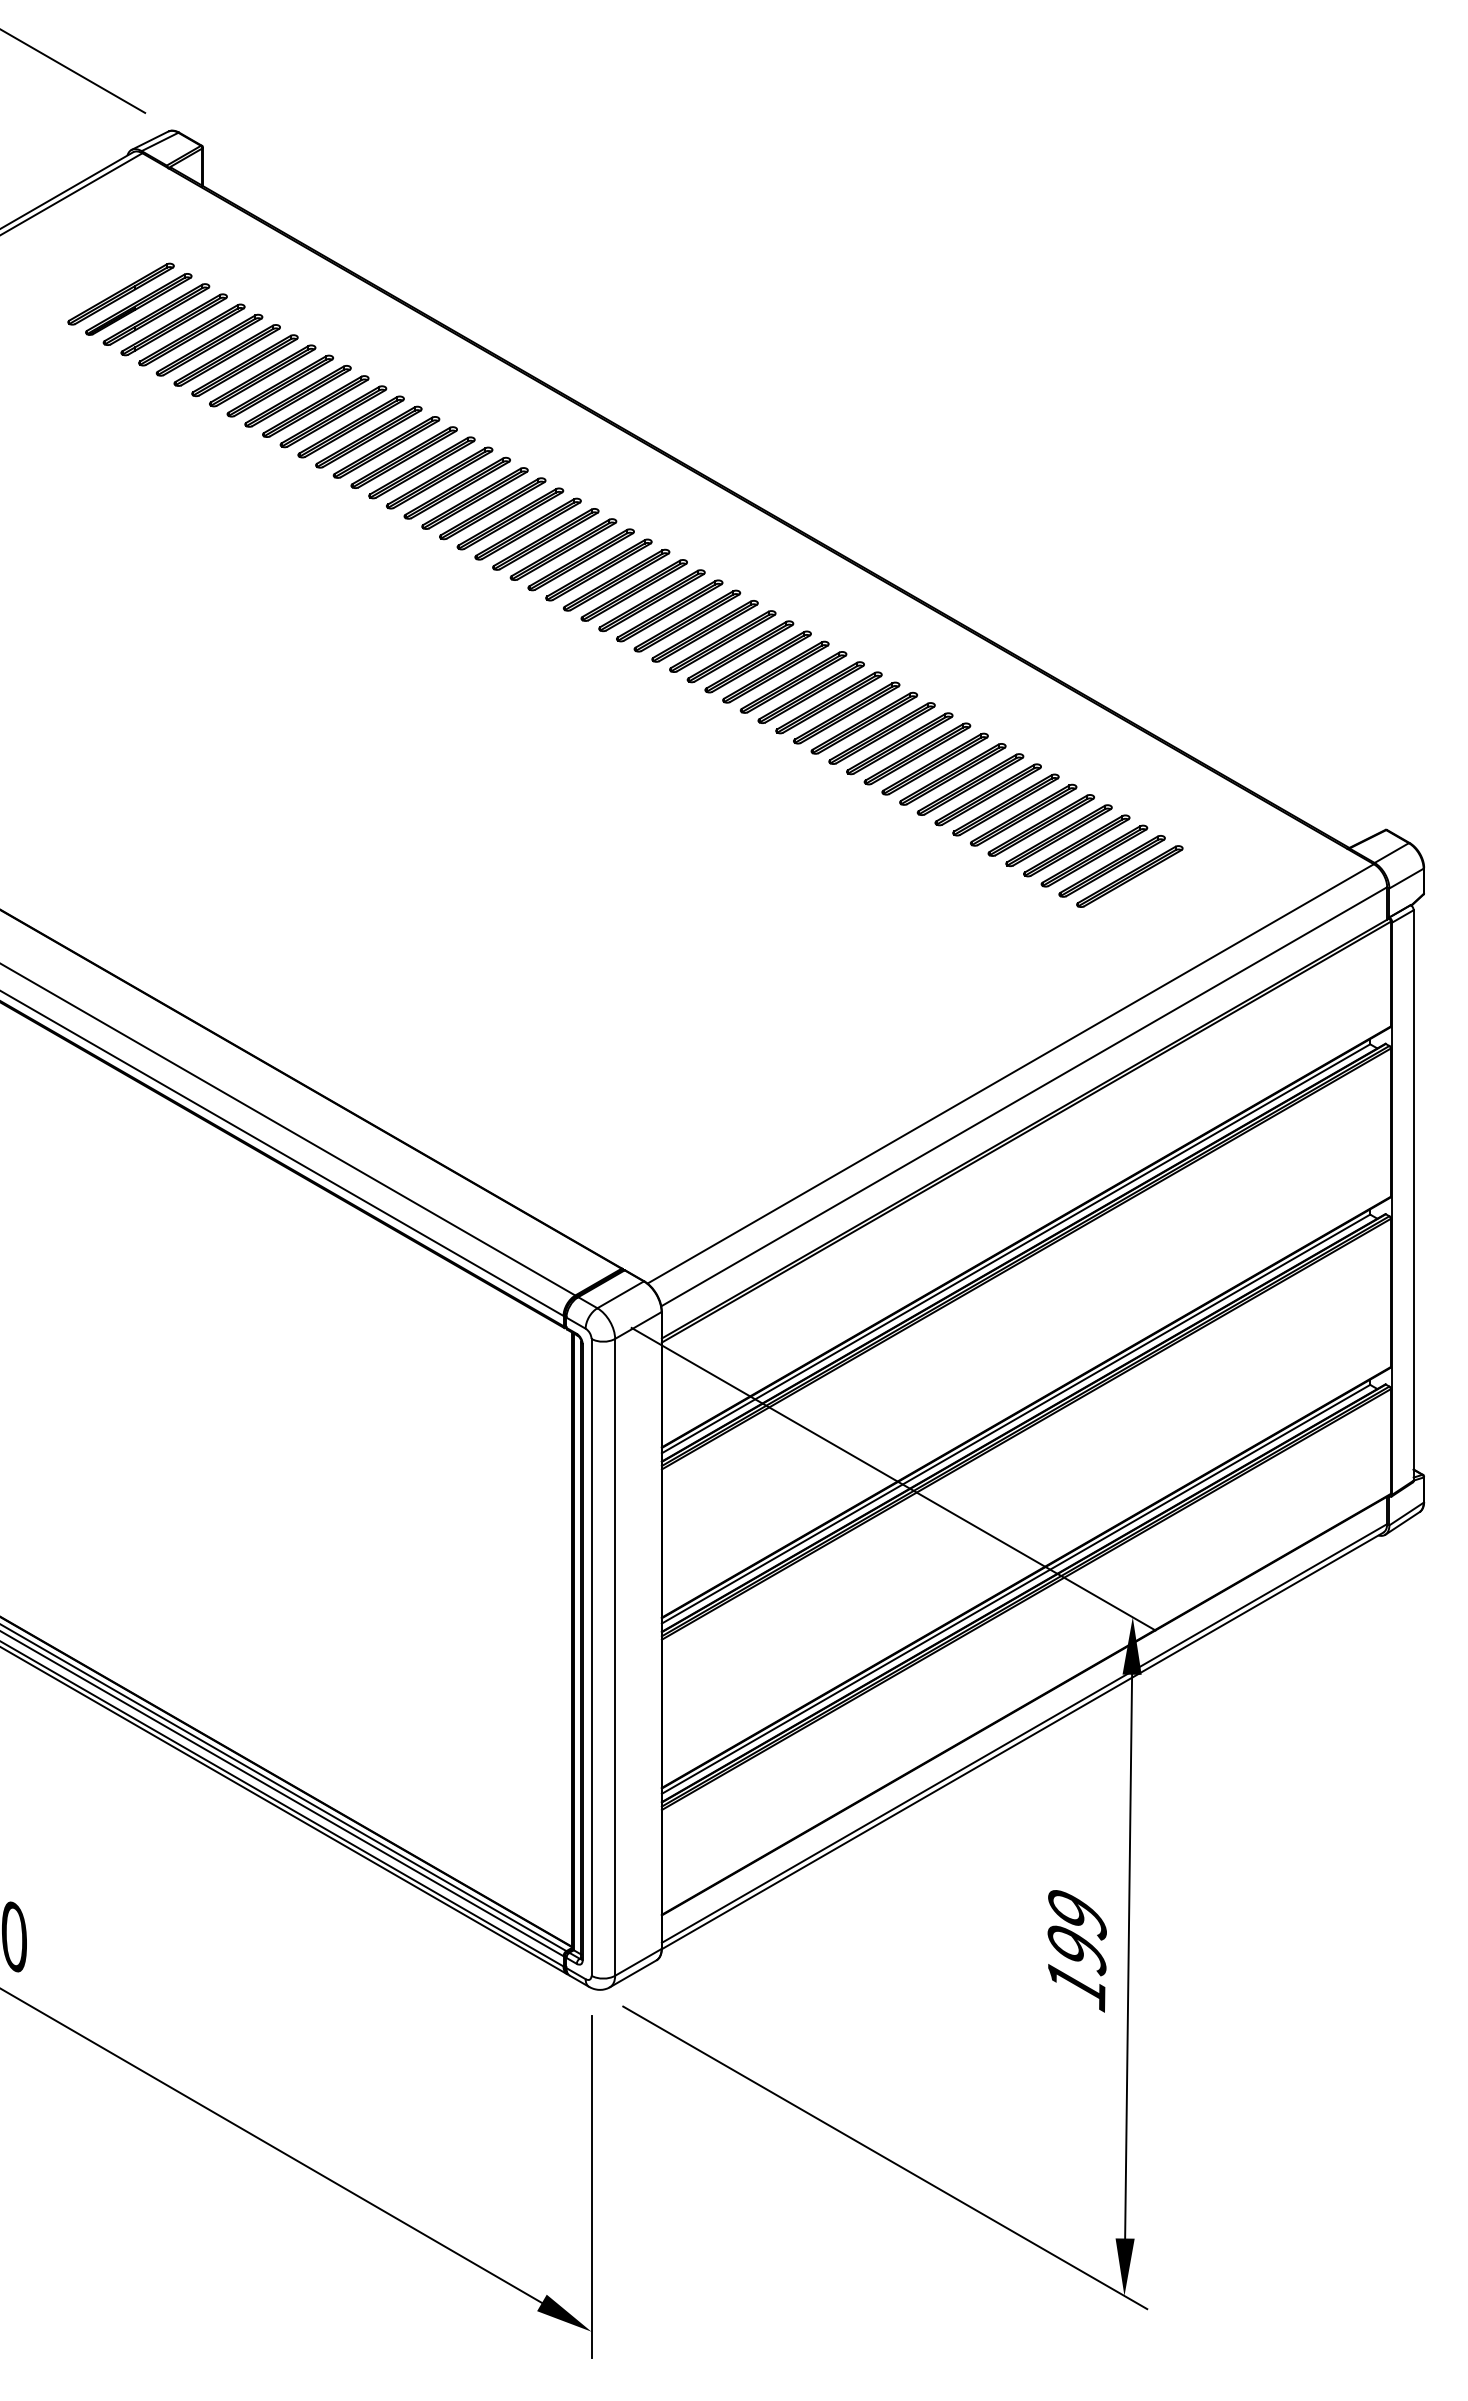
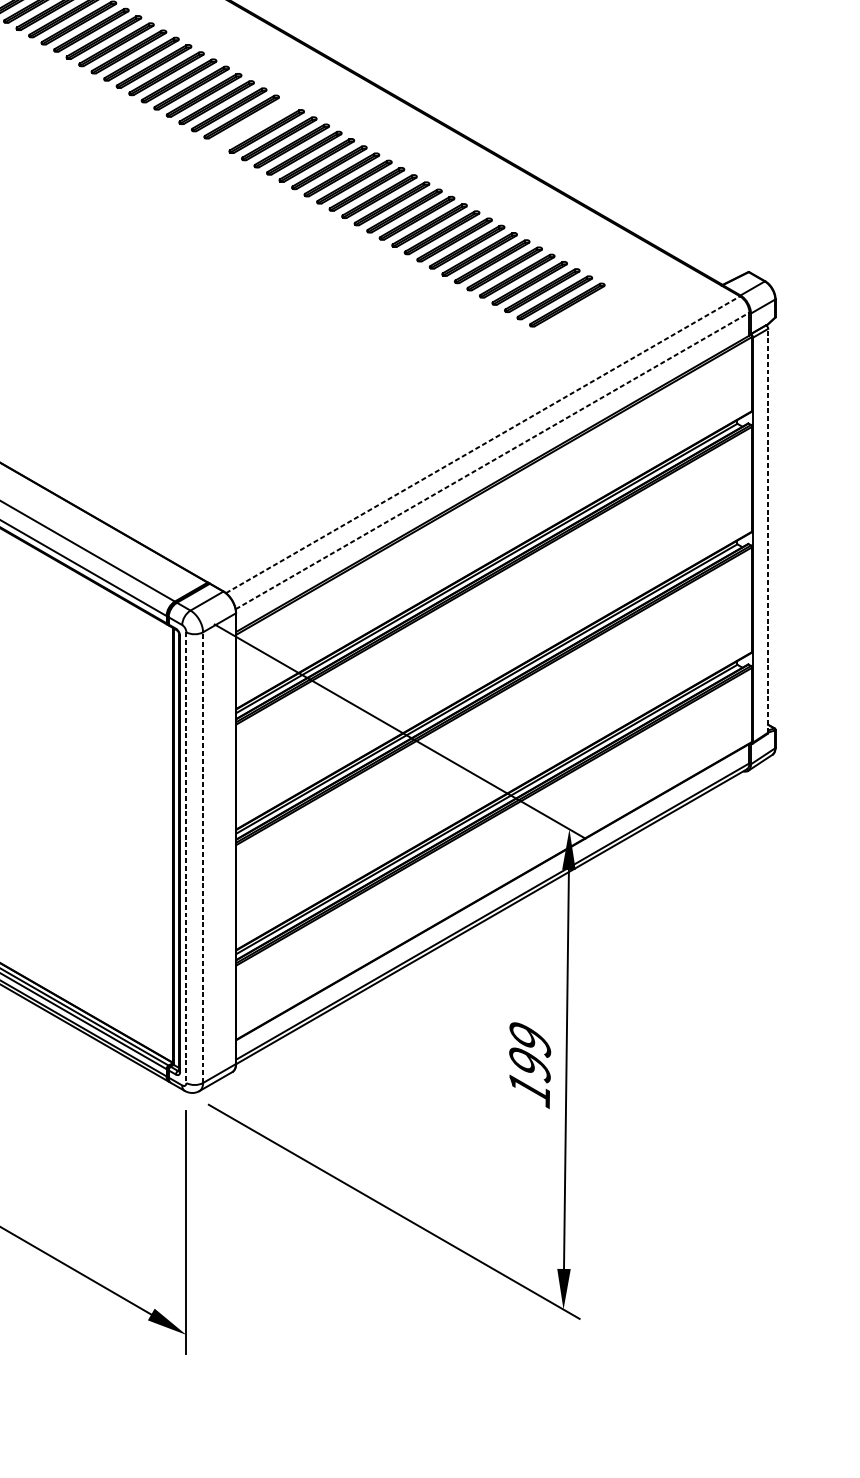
part: (687, 620) -> (254, 123), removed
line: (1011, 1073) -> (483, 444), solid -> dashed
line: (1024, 1096) -> (492, 460), solid -> dashed
line: (1413, 1194) -> (768, 530), solid -> dashed
line: (615, 1656) -> (203, 857), solid -> dashed
line: (591, 1657) -> (186, 857), solid -> dashed

